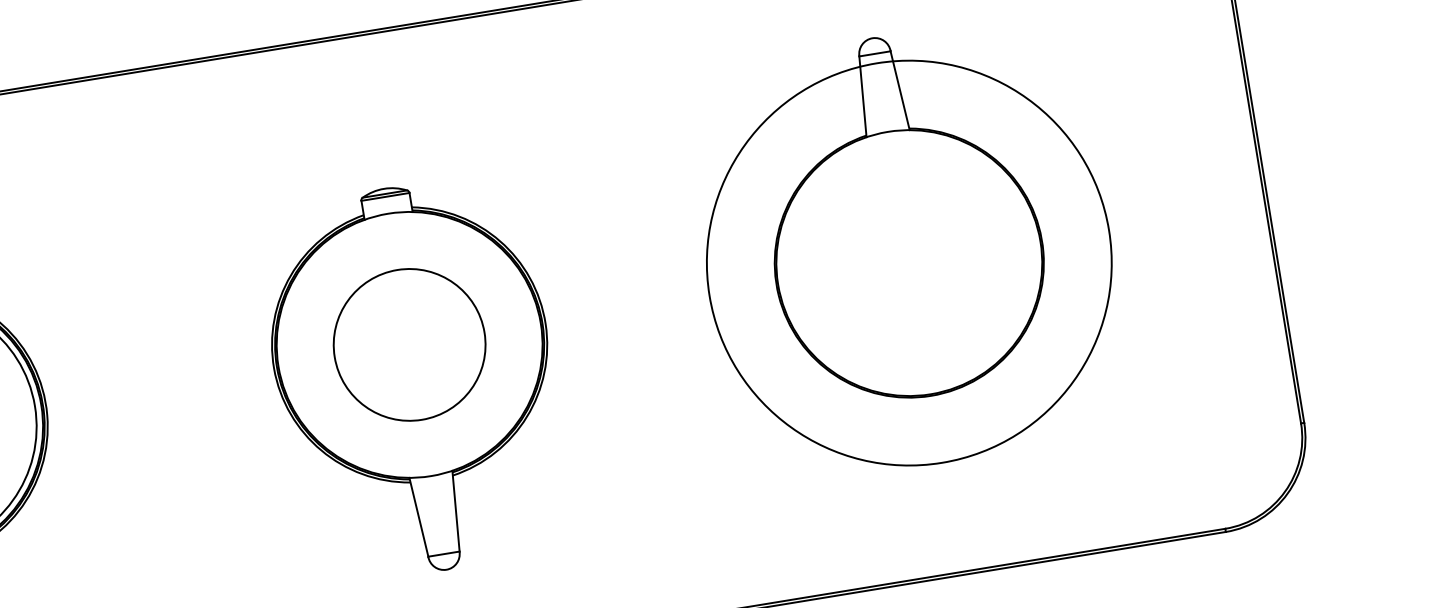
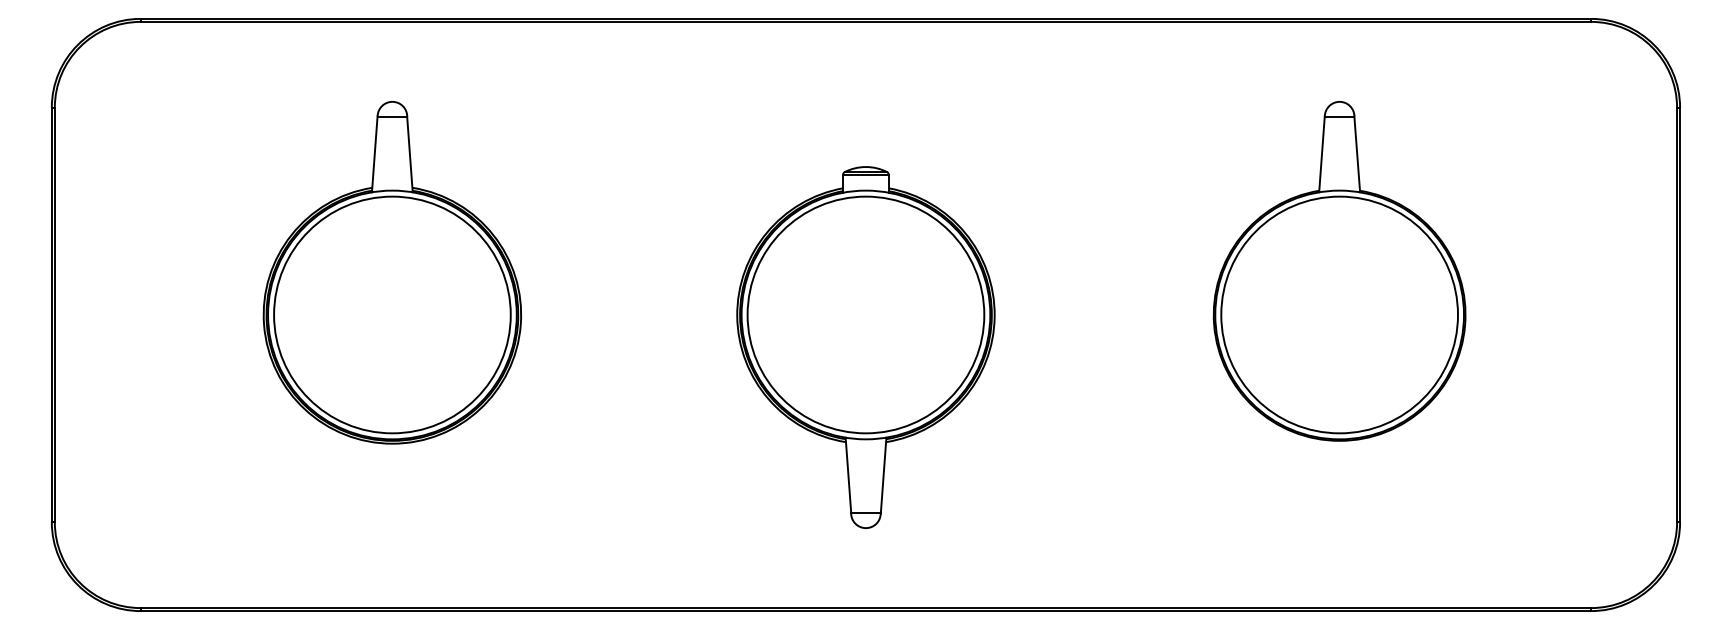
circle: (909, 262) -> (1339, 314), size x0.62
circle: (409, 344) -> (865, 314), size x1.67

